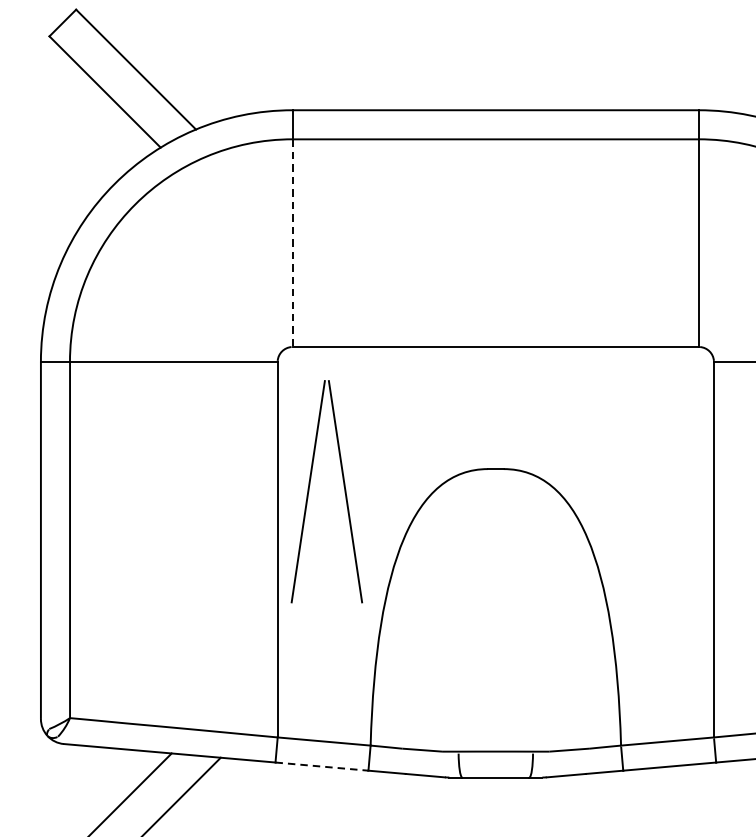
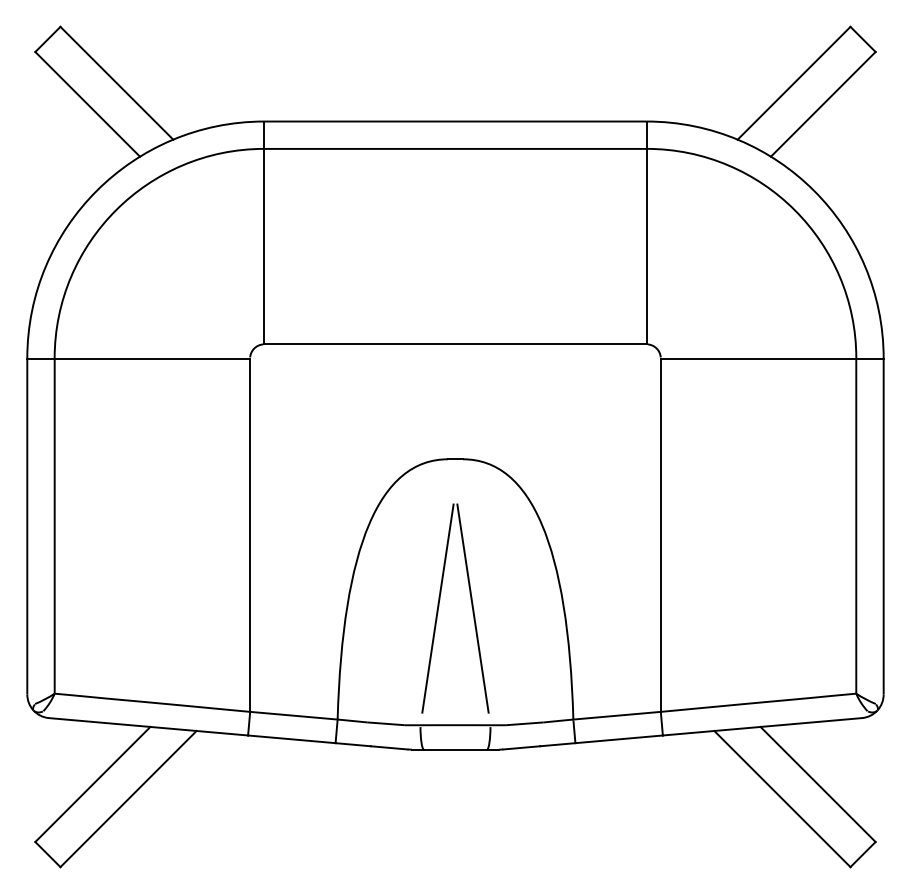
line: (292, 243) -> (264, 246), dashed -> solid
part: (309, 489) -> (439, 606), moved
line: (321, 766) -> (291, 739), dashed -> solid

